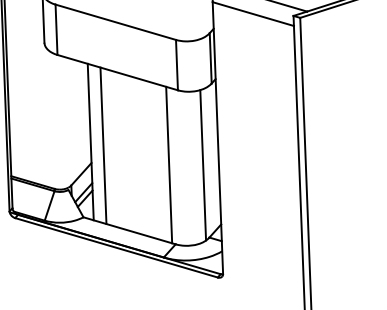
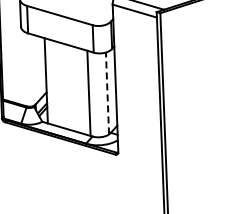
line: (102, 145) -> (52, 82), removed
line: (203, 165) -> (107, 93), solid -> dashed

